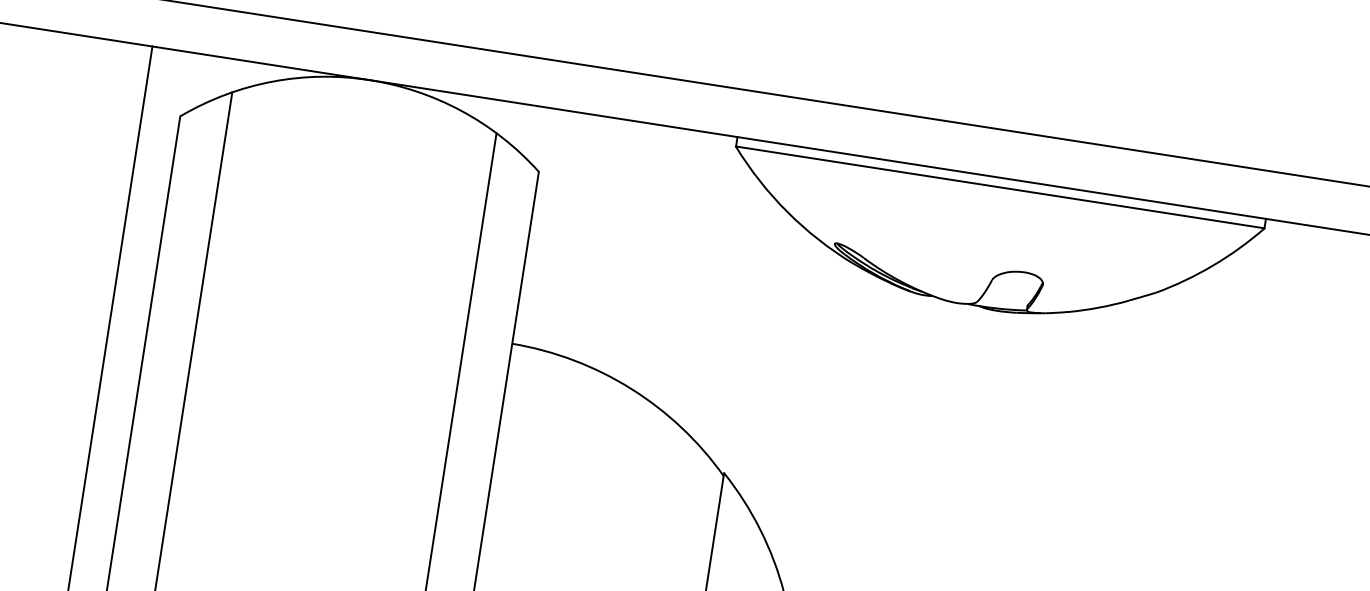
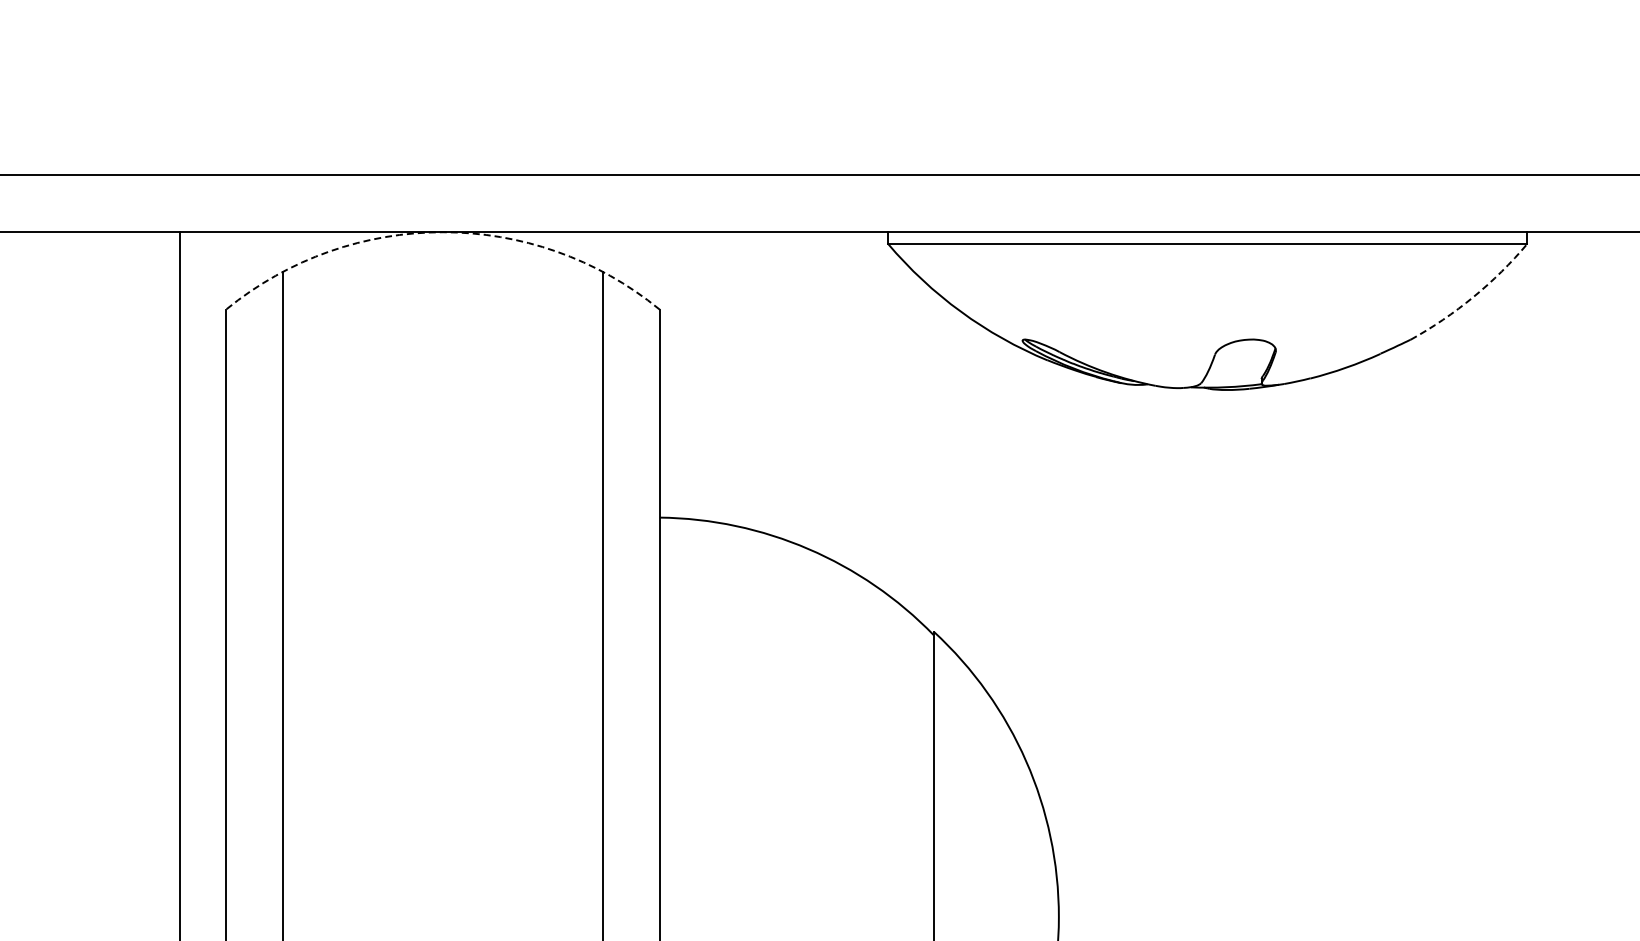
arc: (369, 80) -> (442, 232), solid -> dashed
arc: (1213, 265) -> (1473, 297), solid -> dashed

